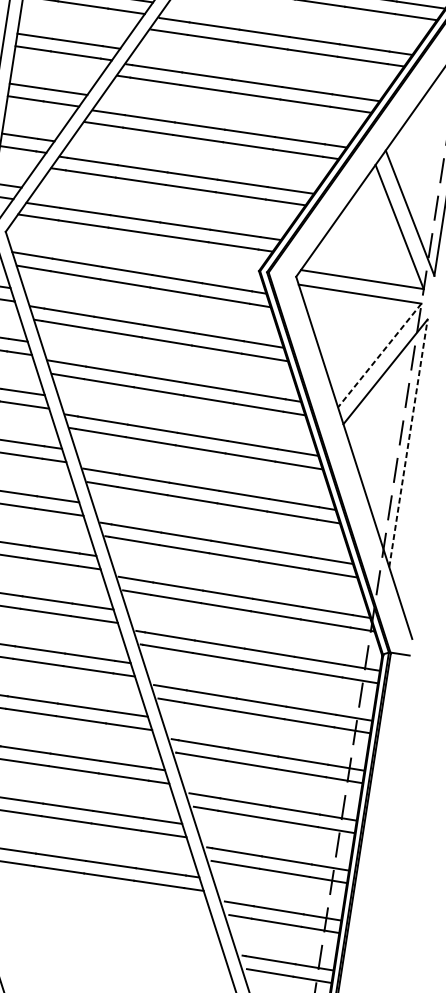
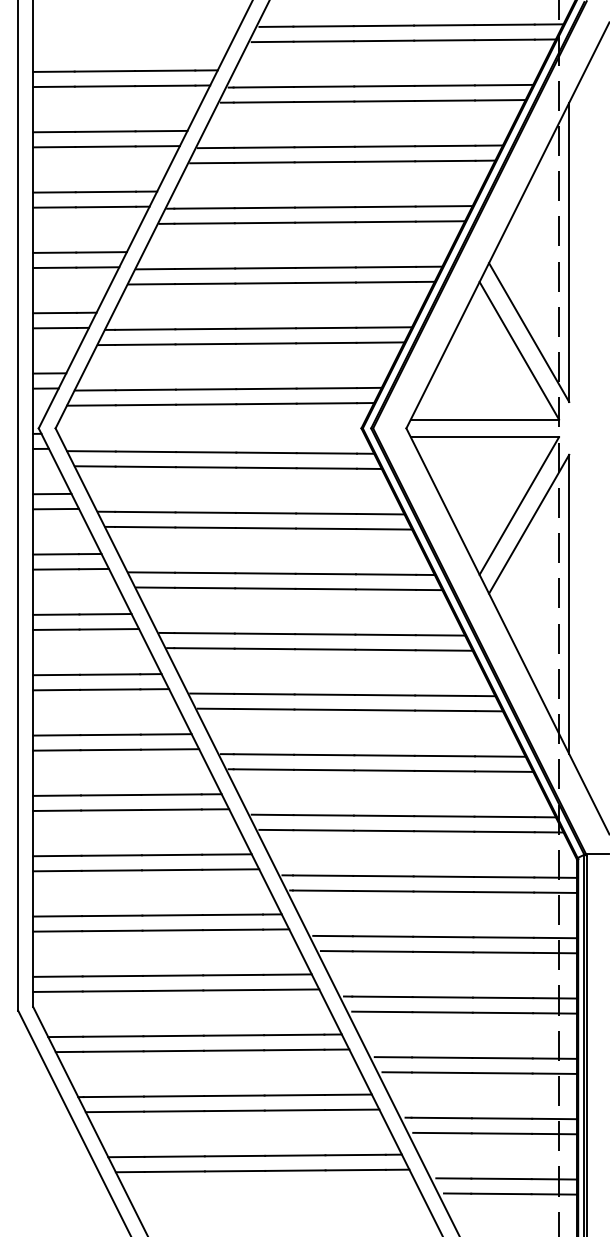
line: (379, 355) -> (519, 506), dashed -> solid
line: (408, 443) -> (569, 604), dashed -> solid

